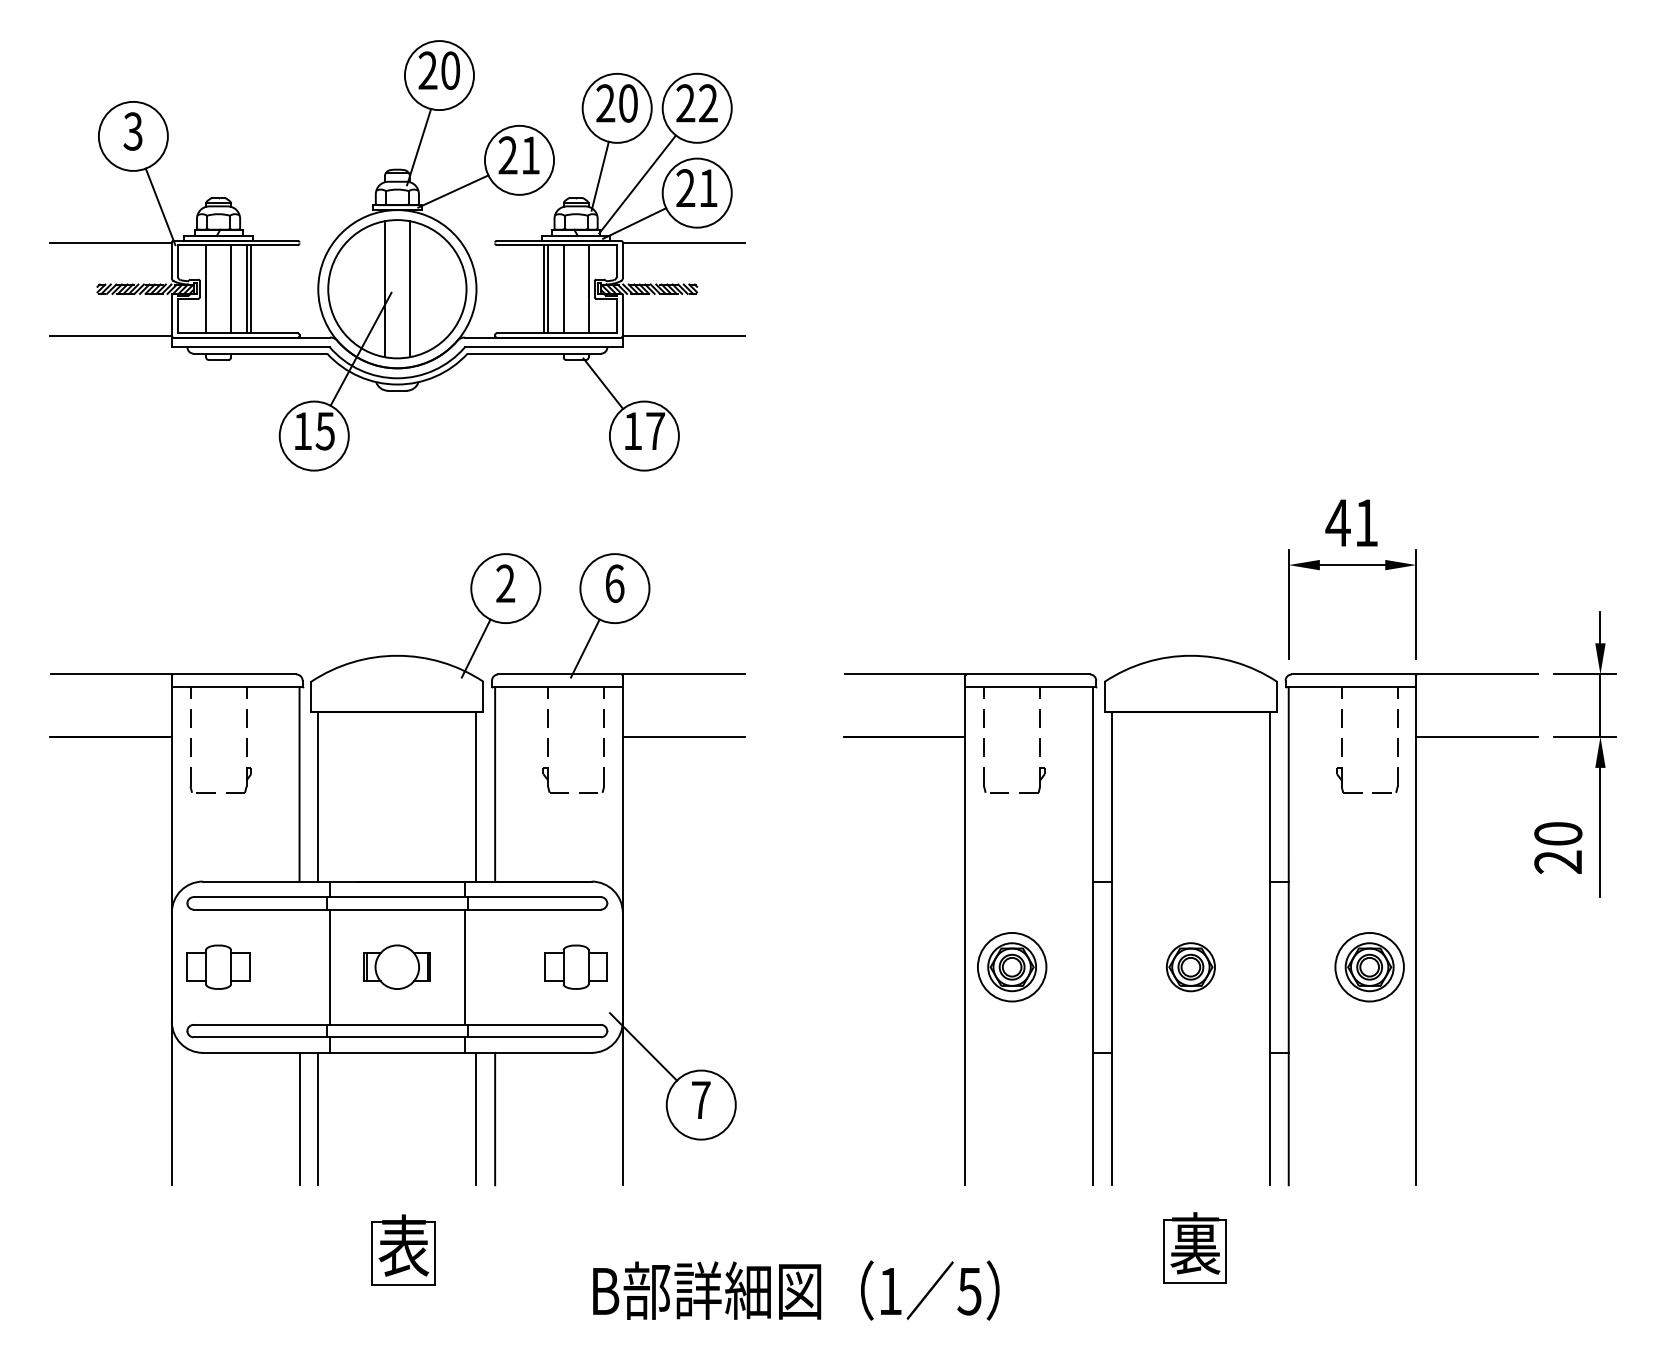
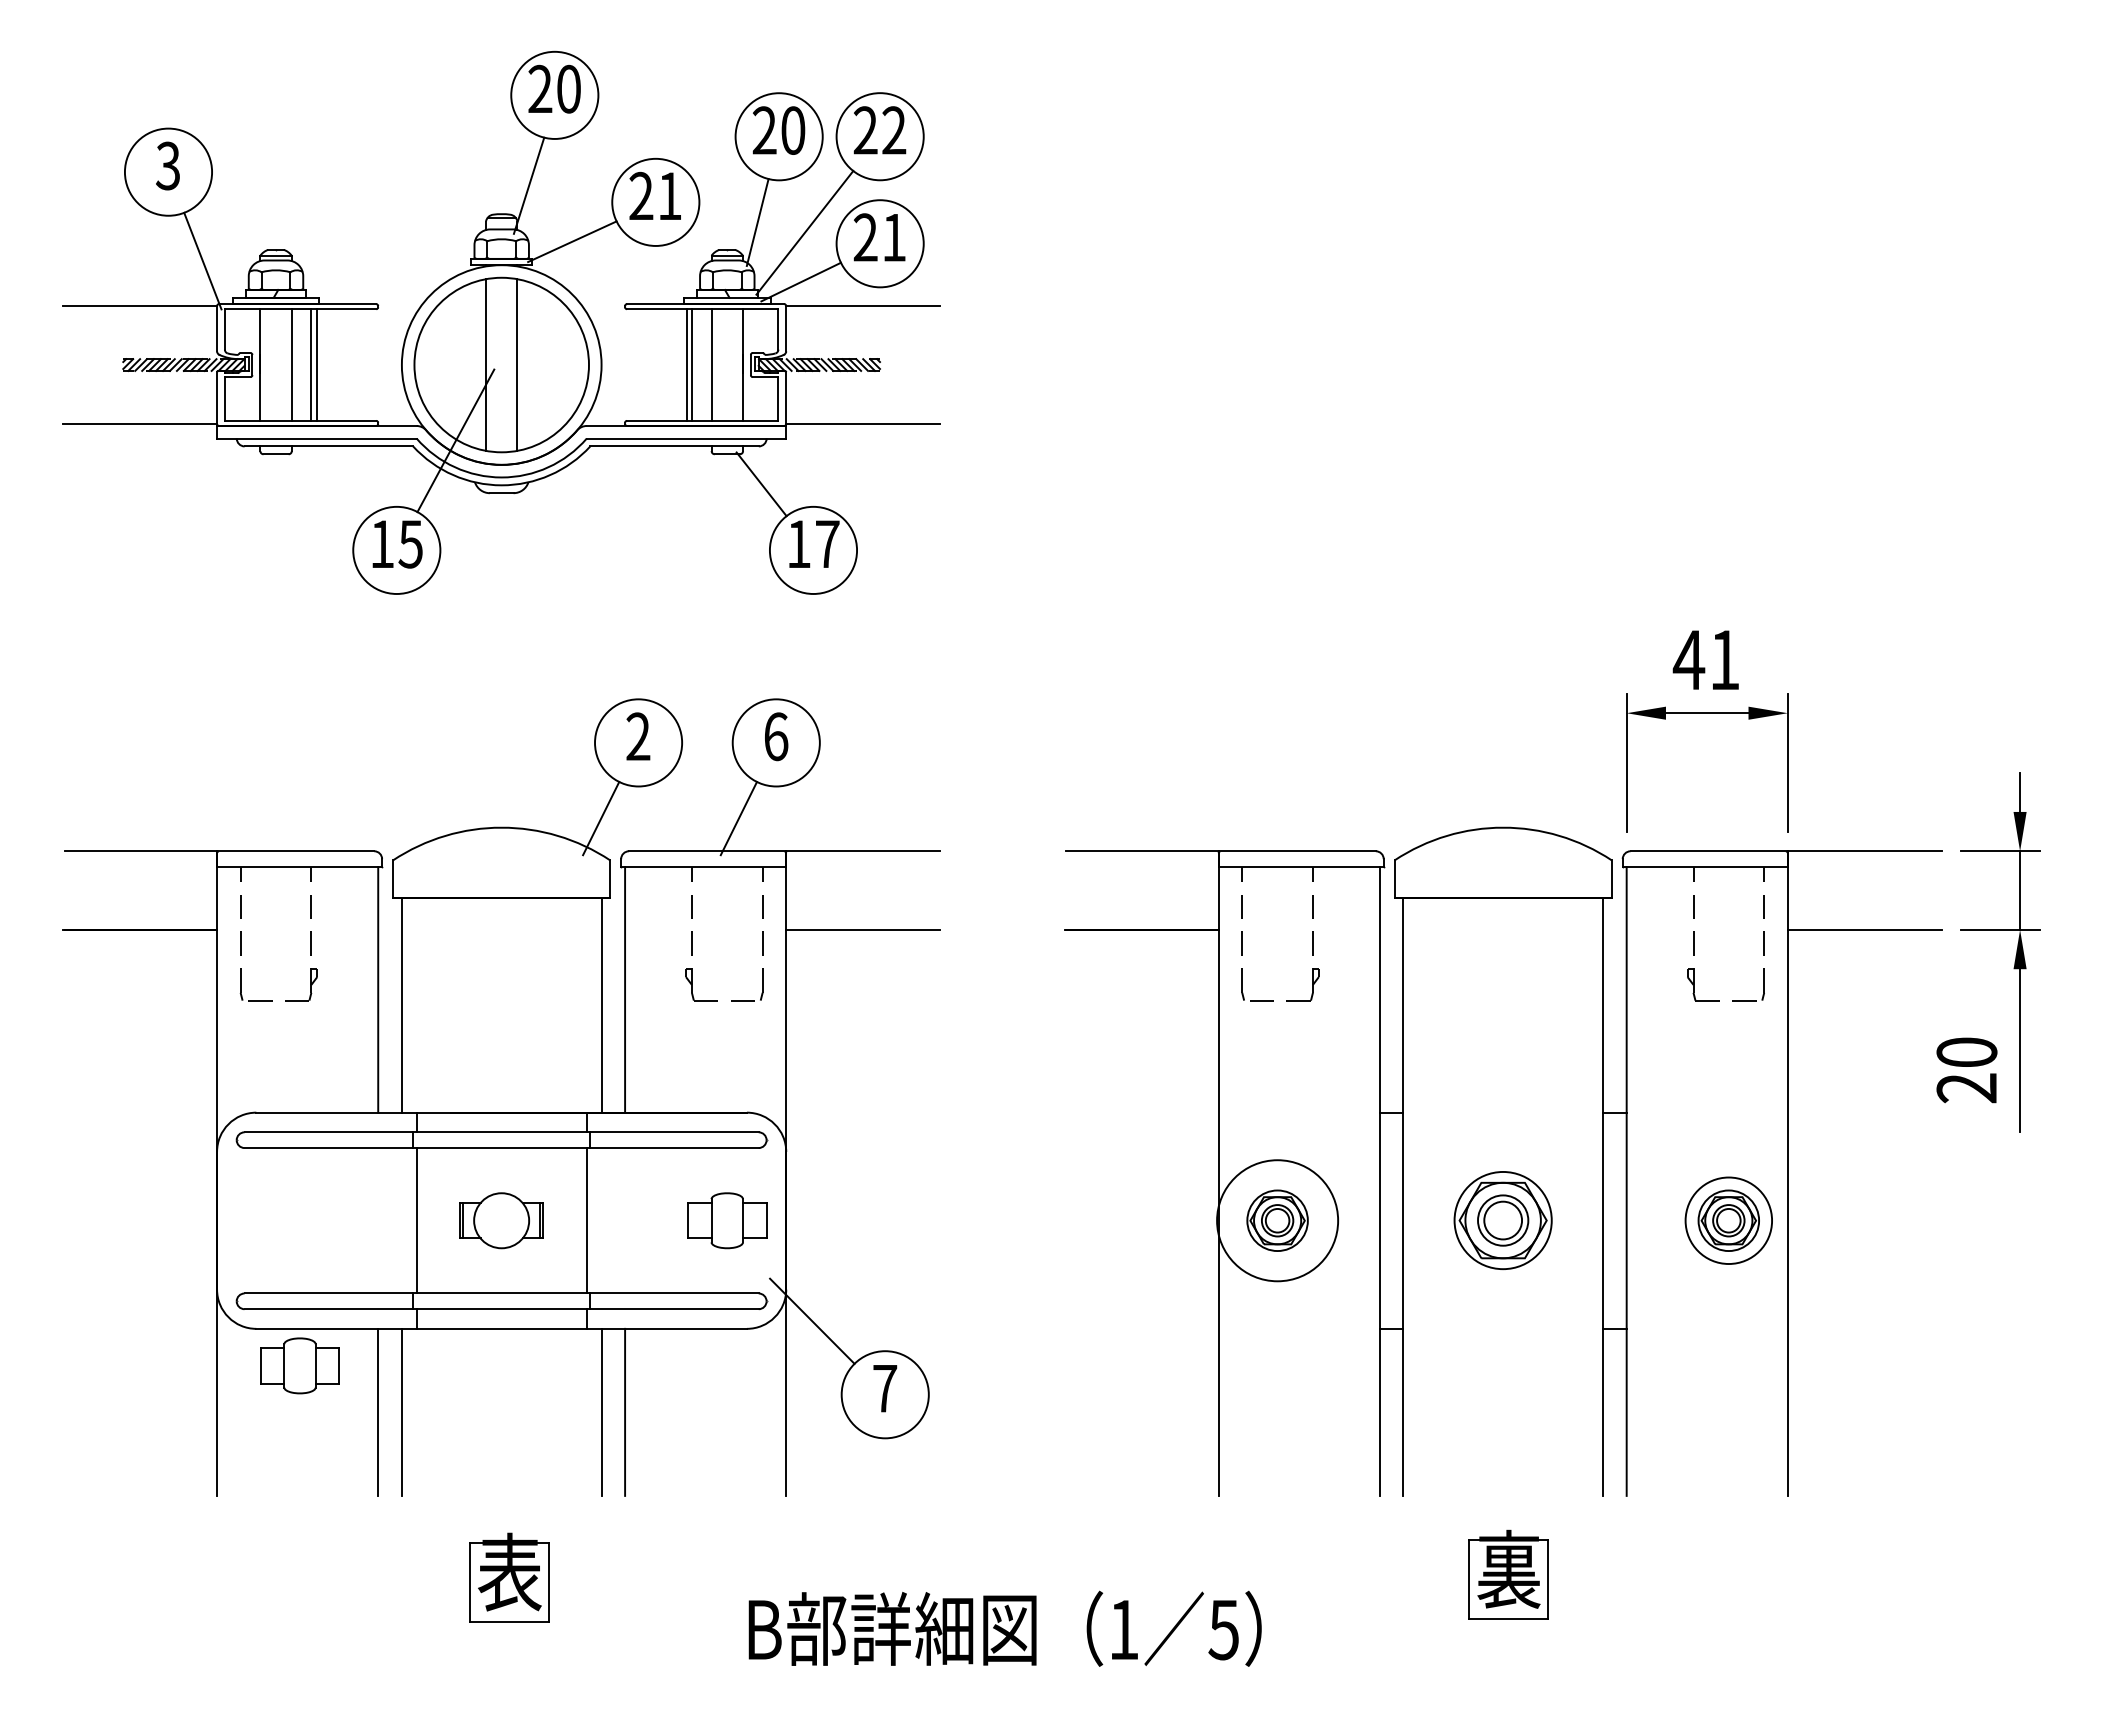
part: (218, 966) -> (299, 1364), moved
circle: (1011, 966) -> (1276, 1219), size x1.4
part: (1190, 967) -> (1502, 1221), size x1.6

